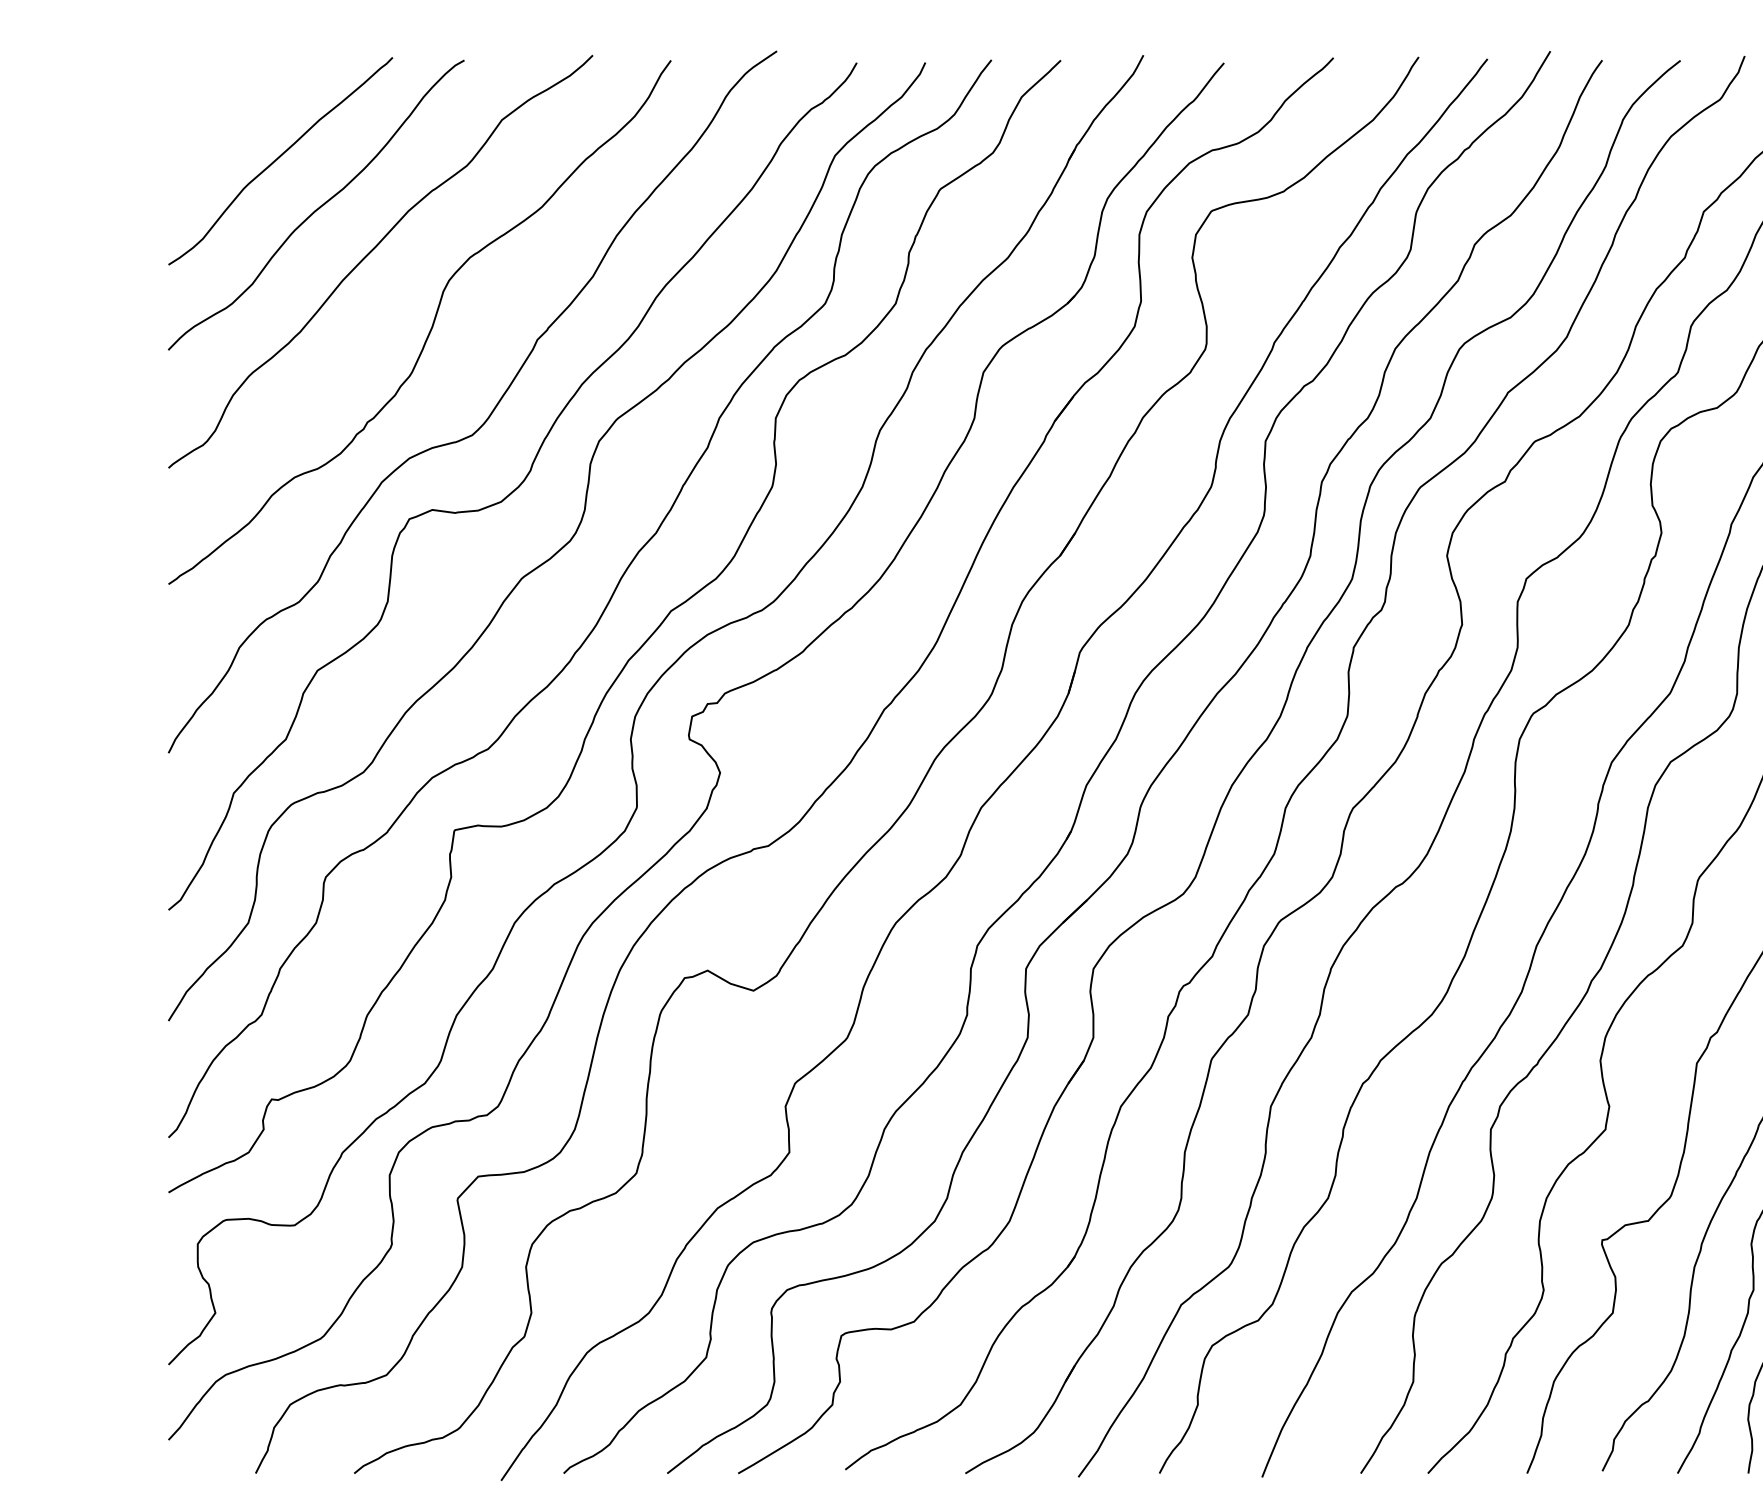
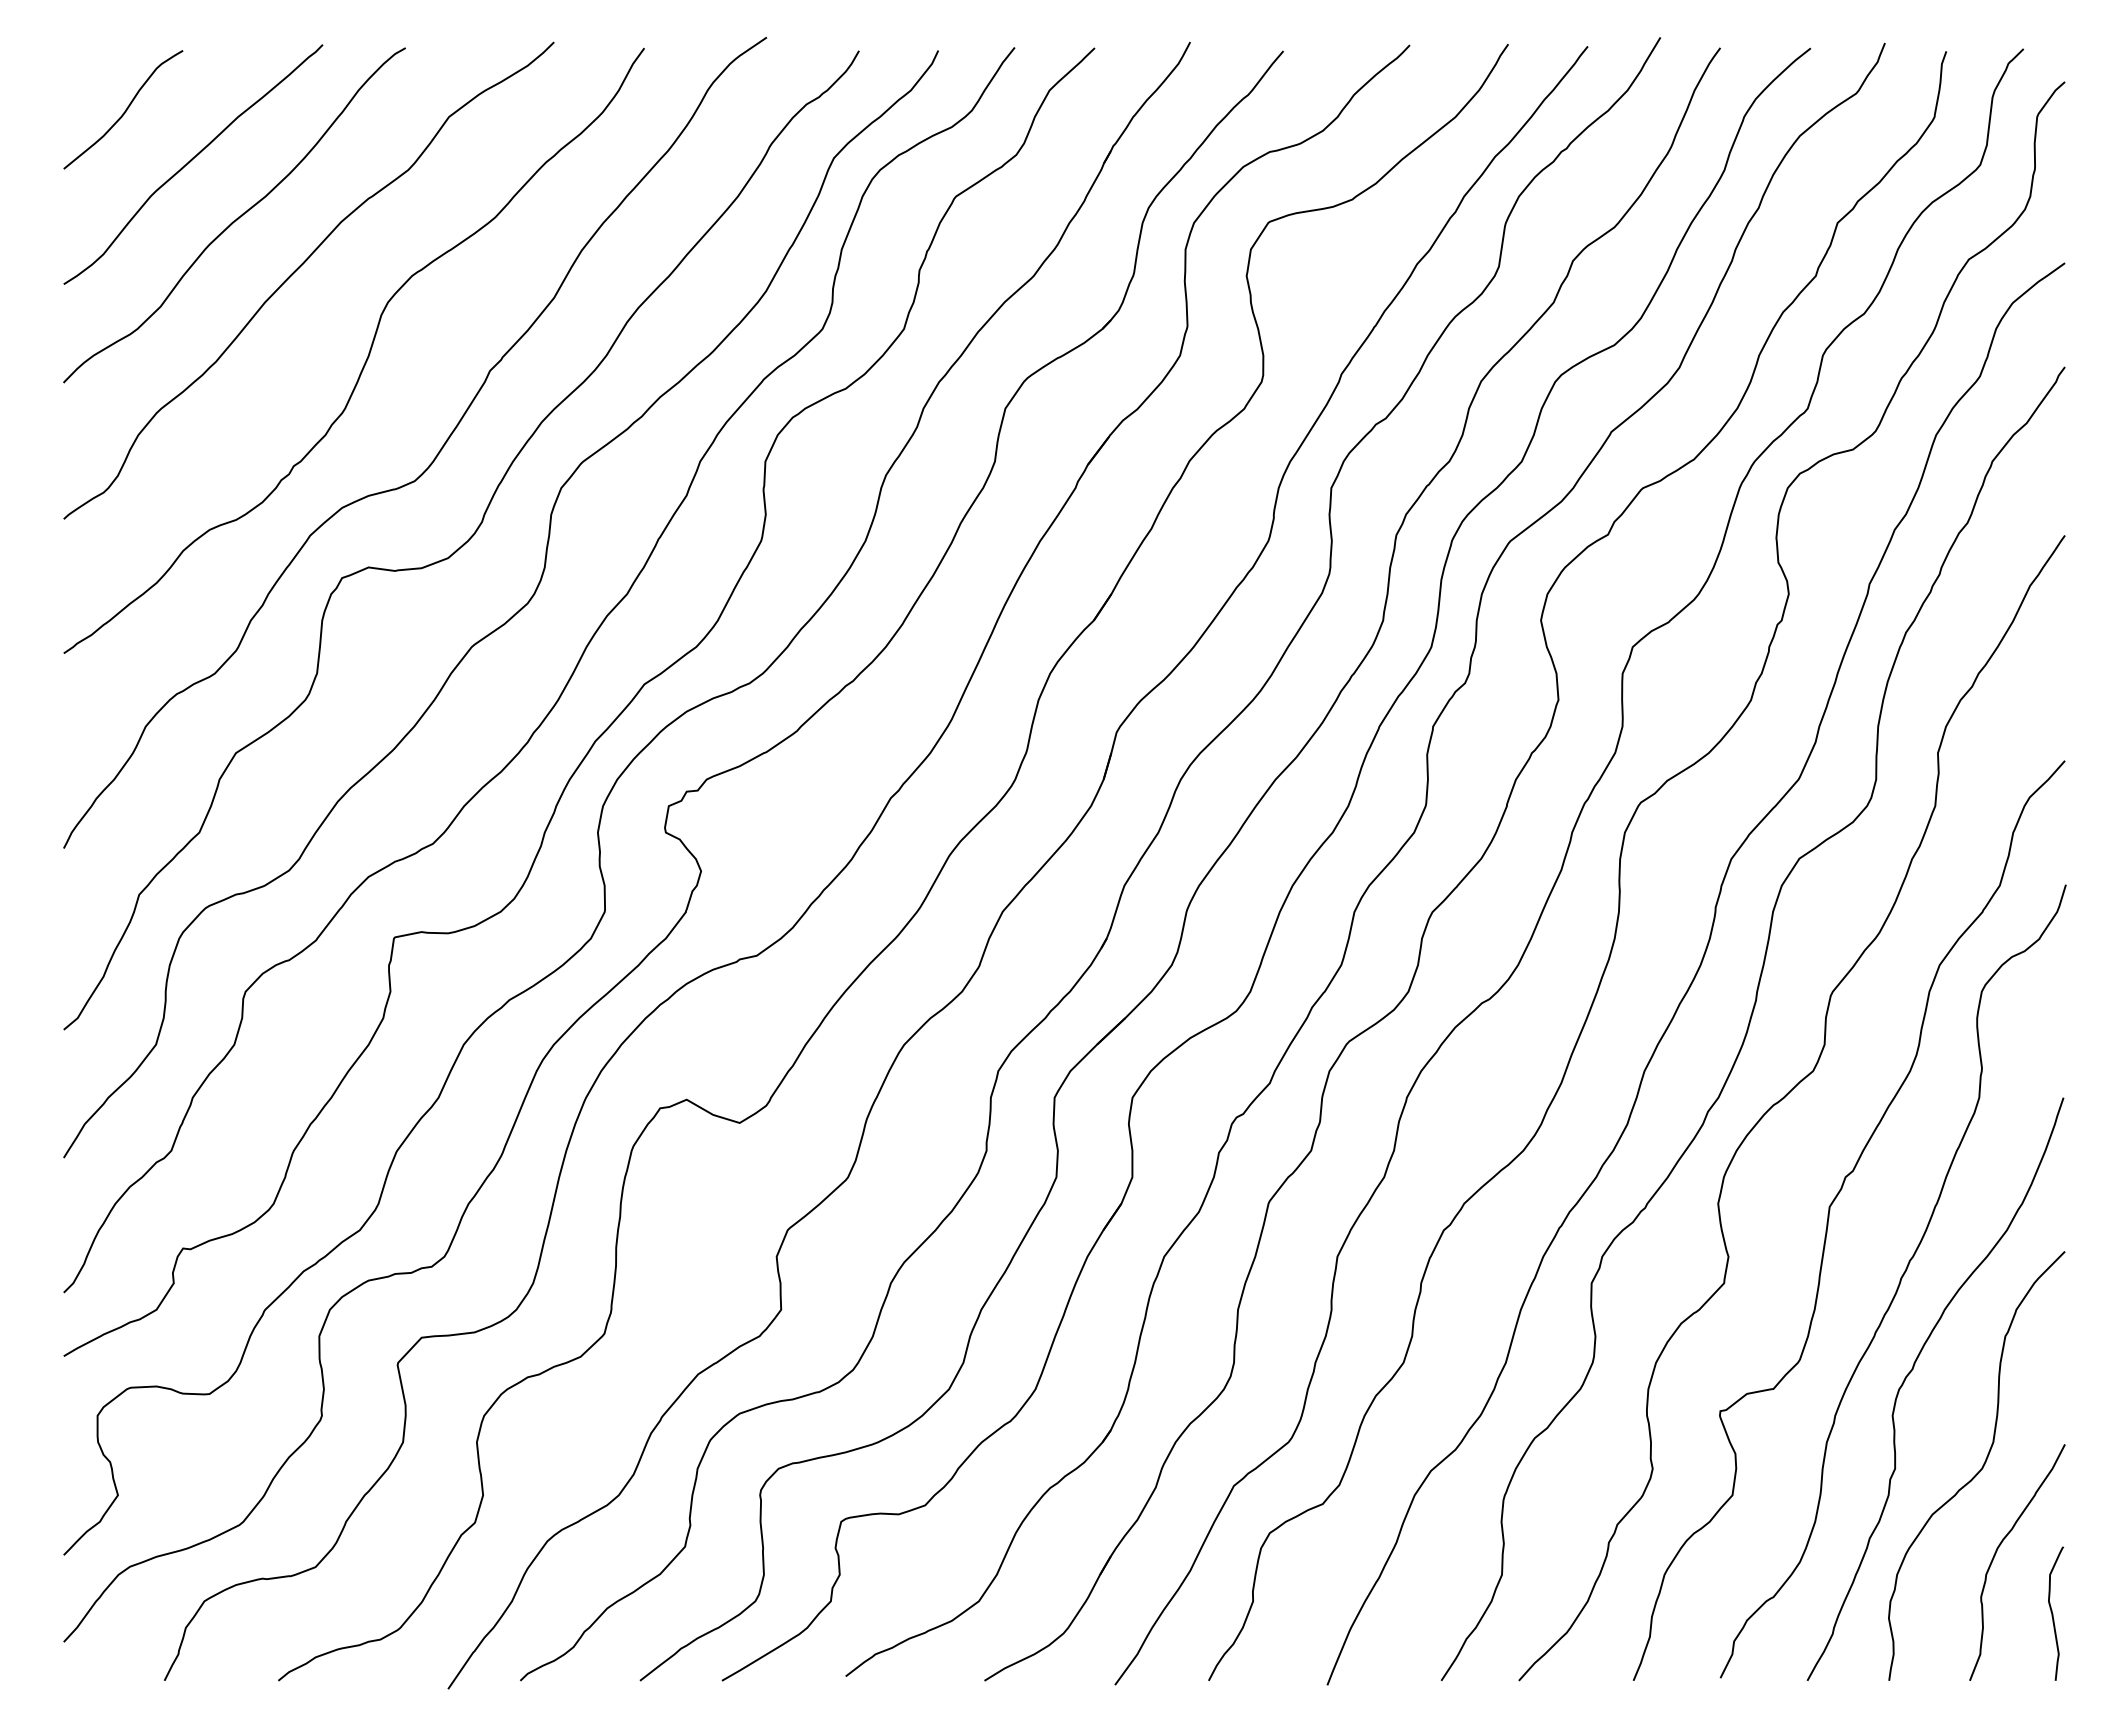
curve: (221, 113) -> (125, 109), added

